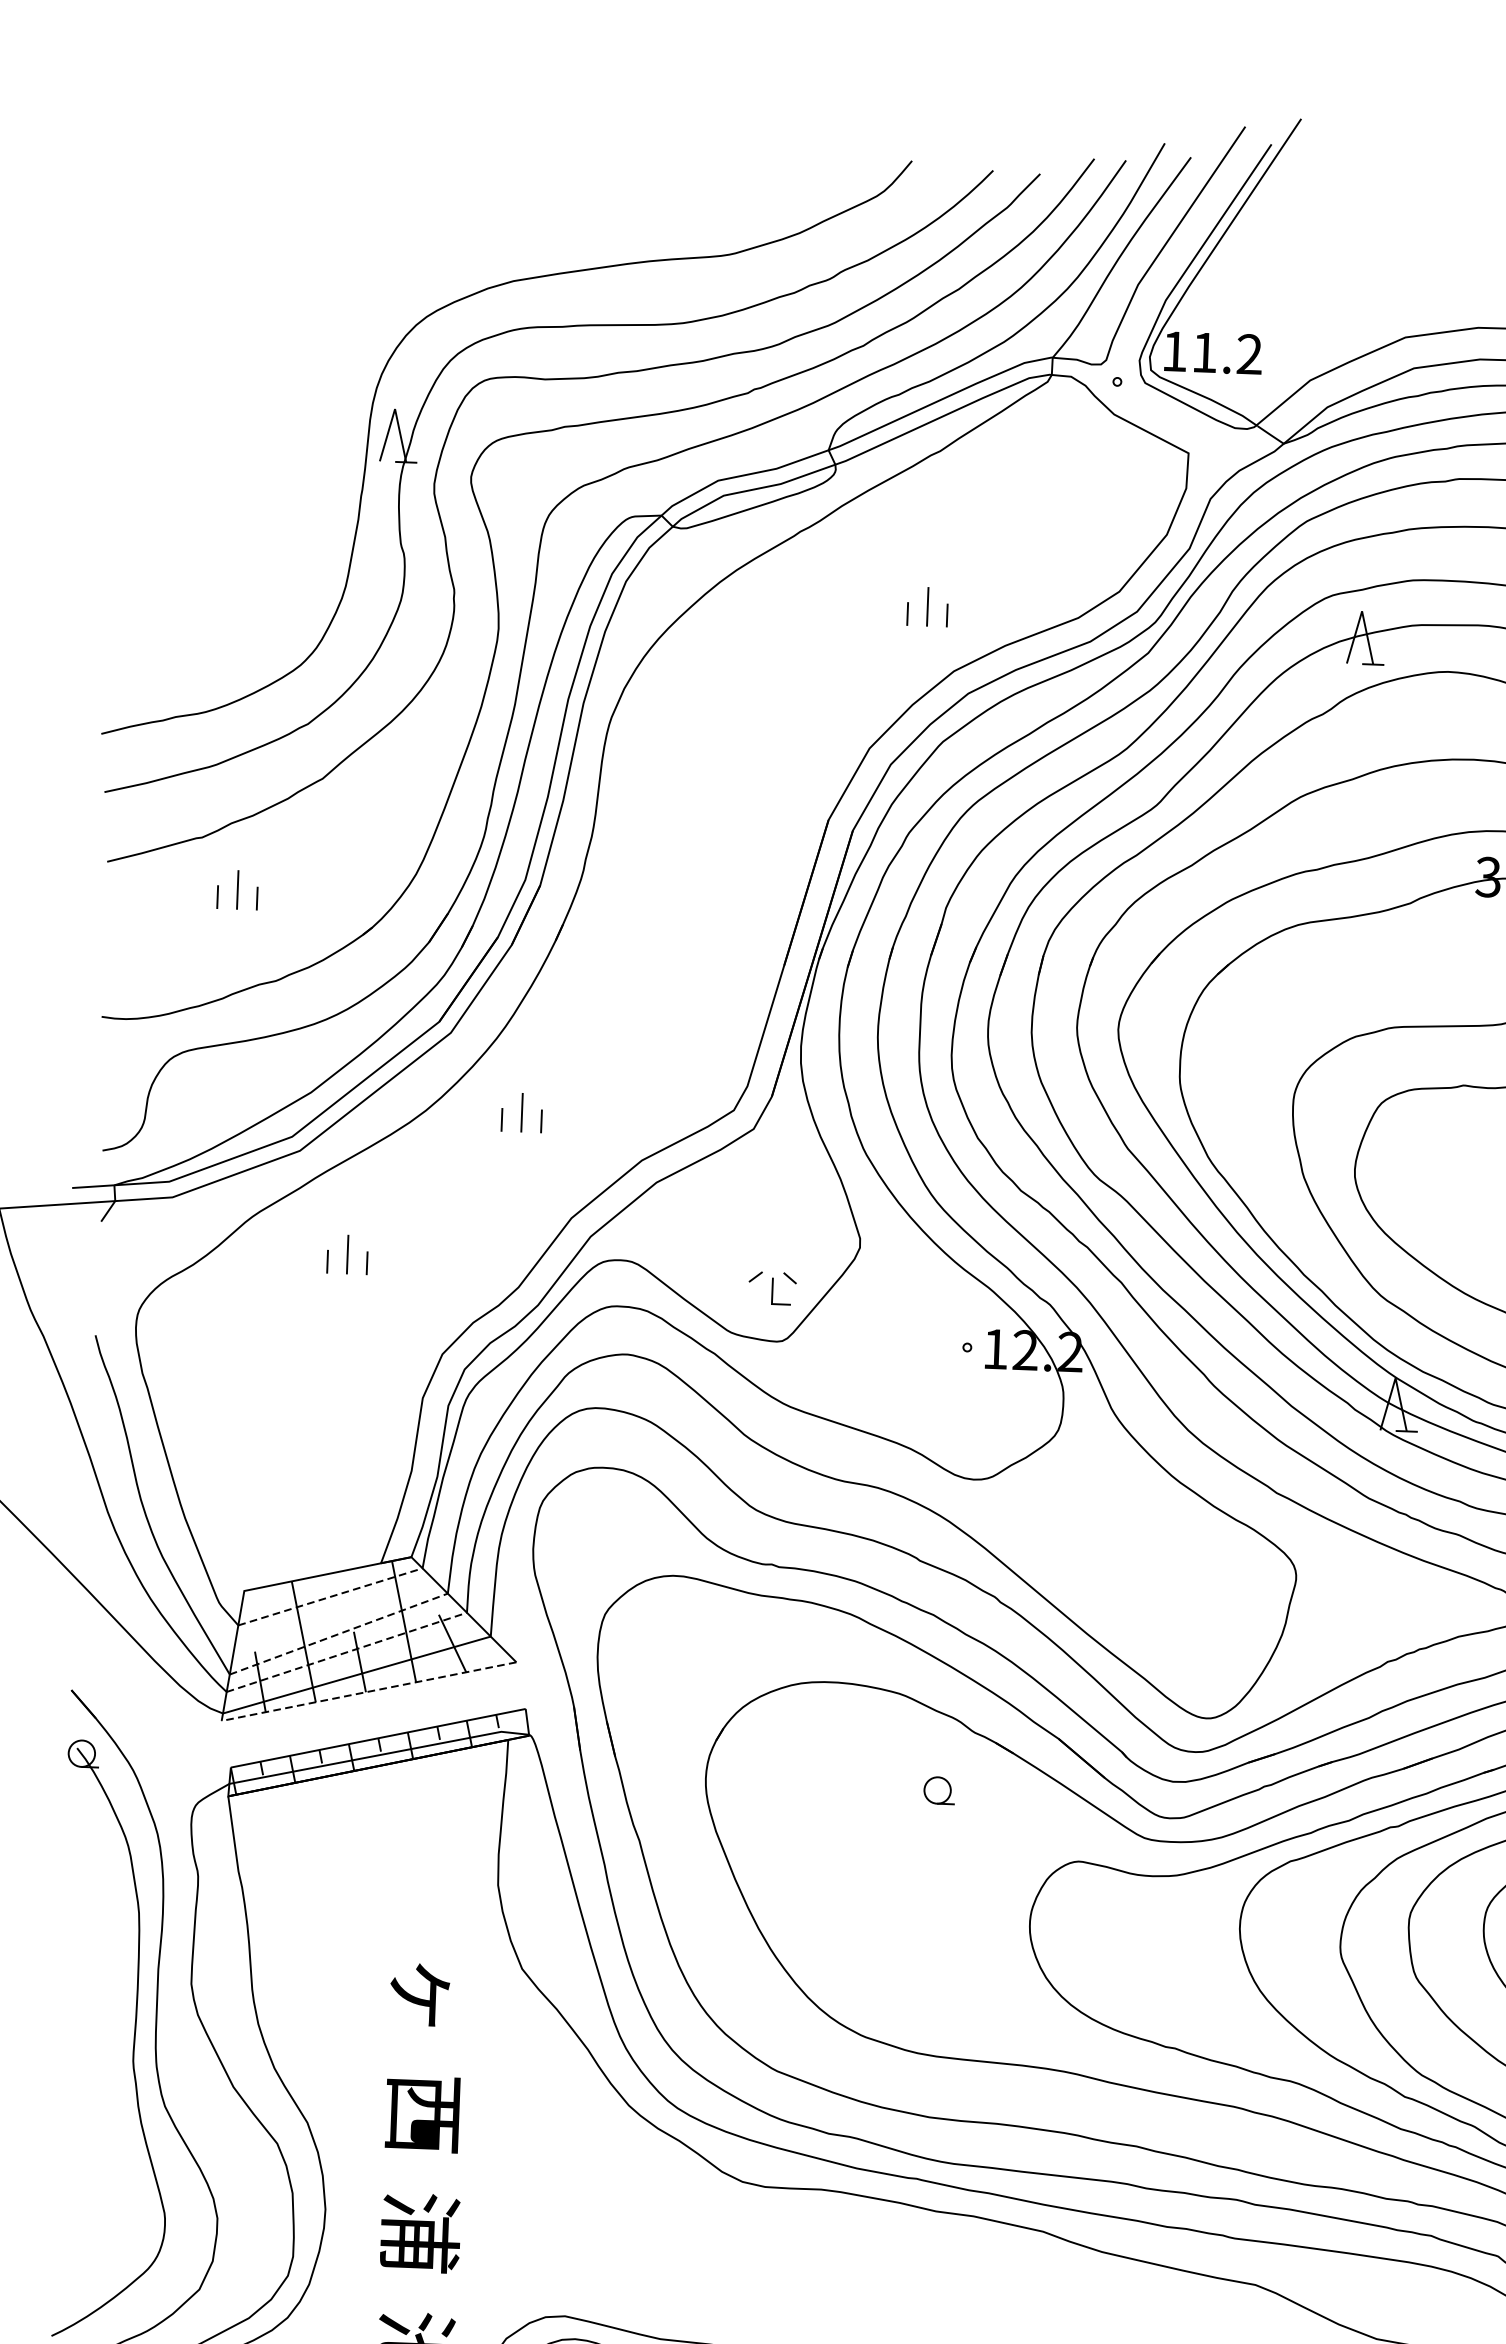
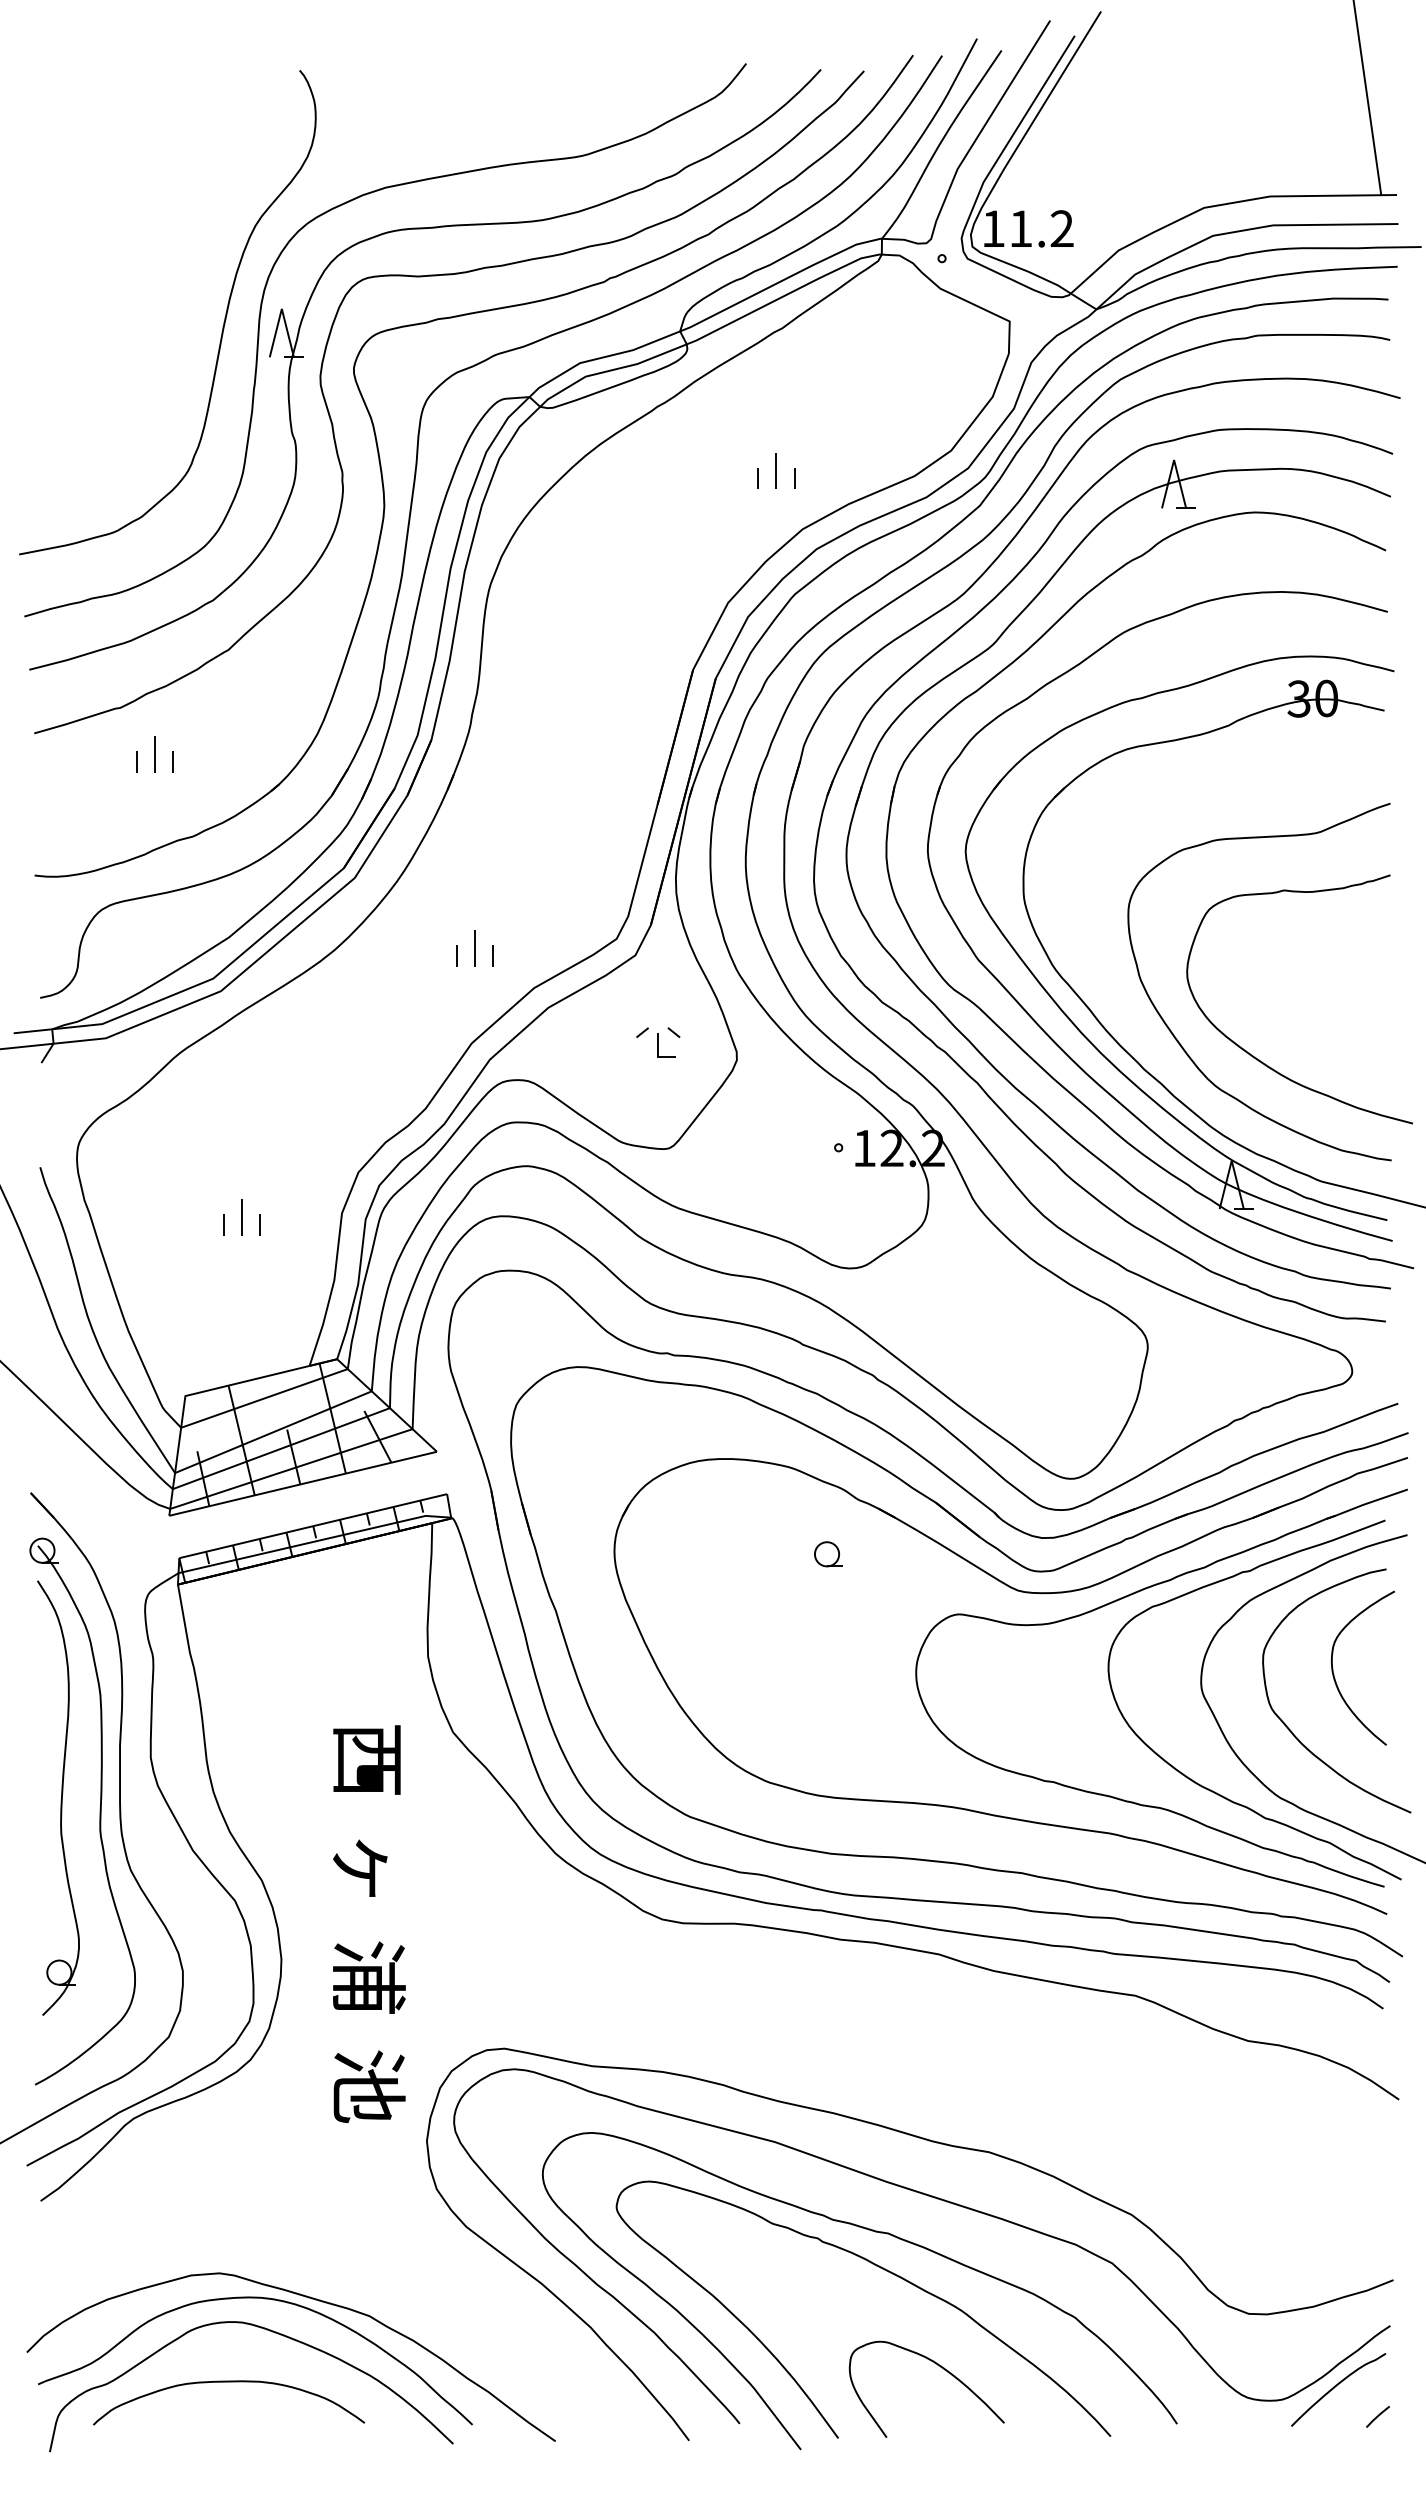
curve: (329, 425) -> (222, 326), added
part: (521, 1112) -> (474, 948), moved
part: (346, 1254) -> (241, 1217), moved
part: (772, 1288) -> (658, 1042), moved
line: (330, 1596) -> (264, 1398), dashed -> solid
line: (338, 1634) -> (273, 1432), dashed -> solid
line: (346, 1652) -> (281, 1448), dashed -> solid
line: (369, 1691) -> (303, 1483), dashed -> solid
text: (426, 1995) -> (366, 1759), ヶ -> 西
part: (89, 2023) -> (58, 1797), added
text: (422, 2113) -> (366, 1868), 西 -> ヶ

